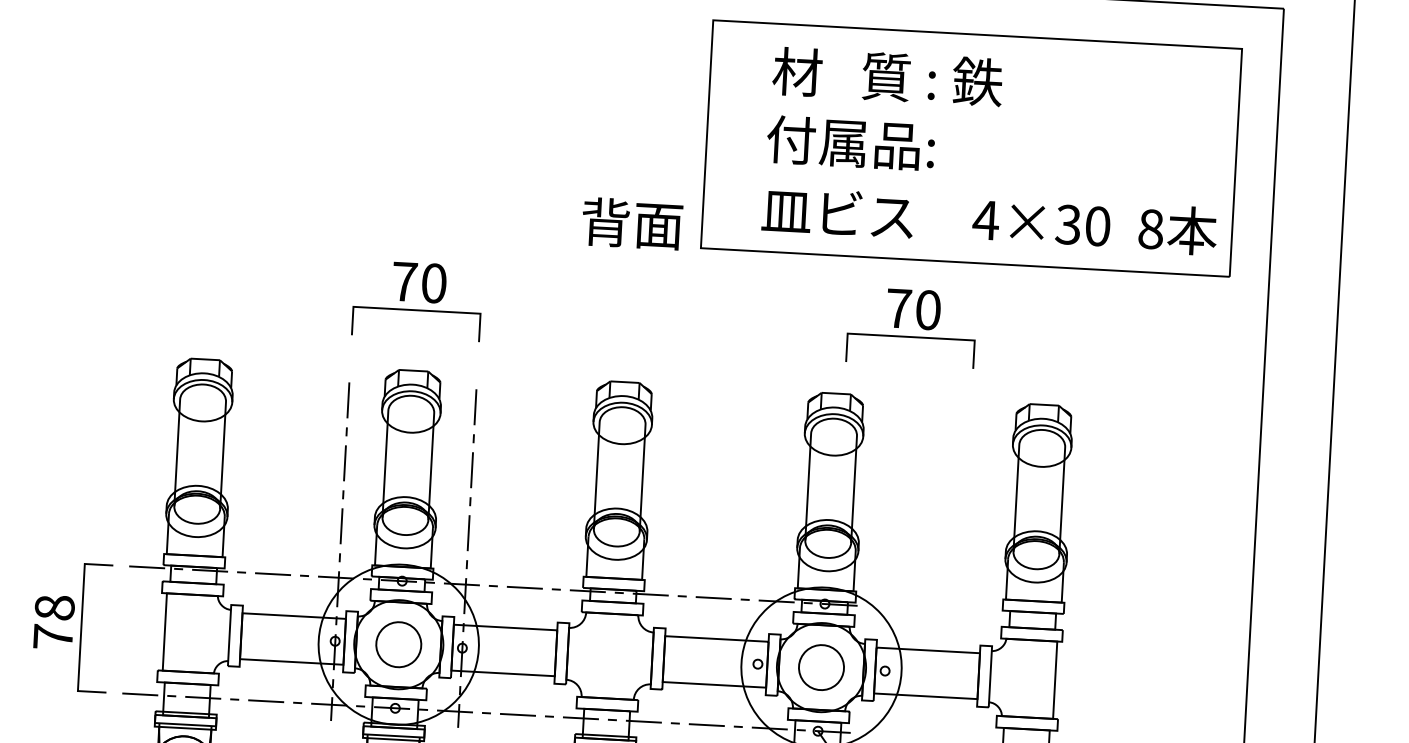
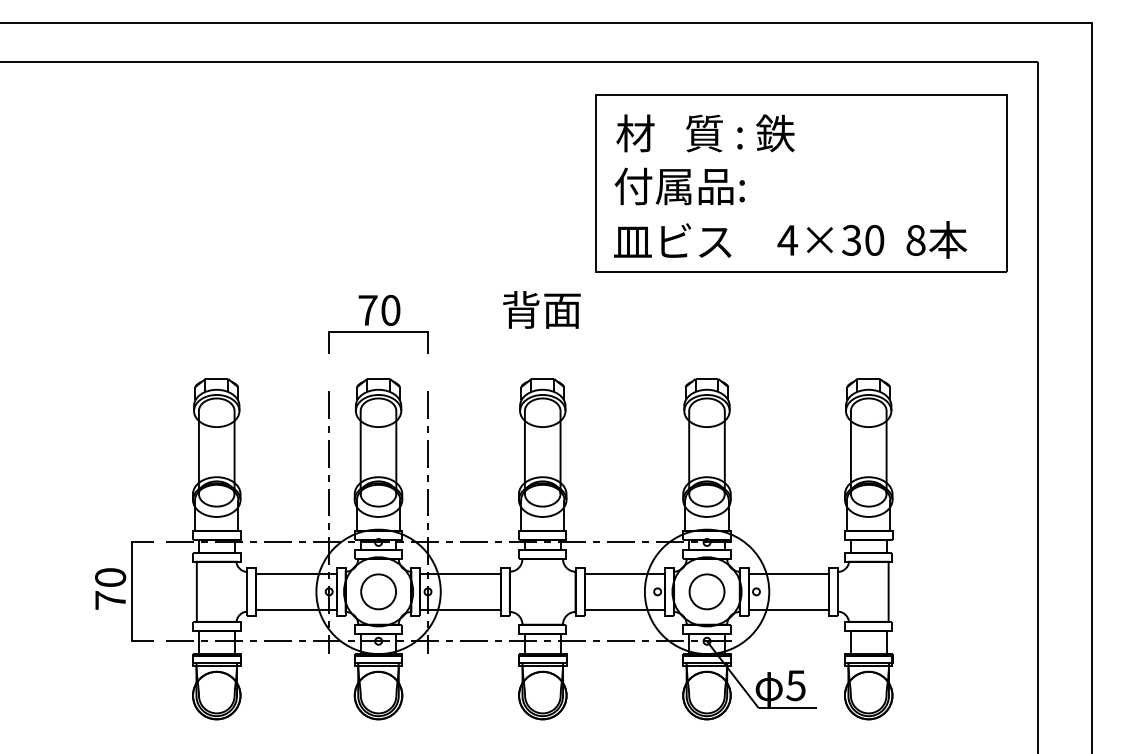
text: (993, 151) -> (790, 186), moved
text: (631, 223) -> (541, 309), moved
part: (911, 327) -> (762, 324), removed
text: (54, 607) -> (110, 577), 78 -> 70

